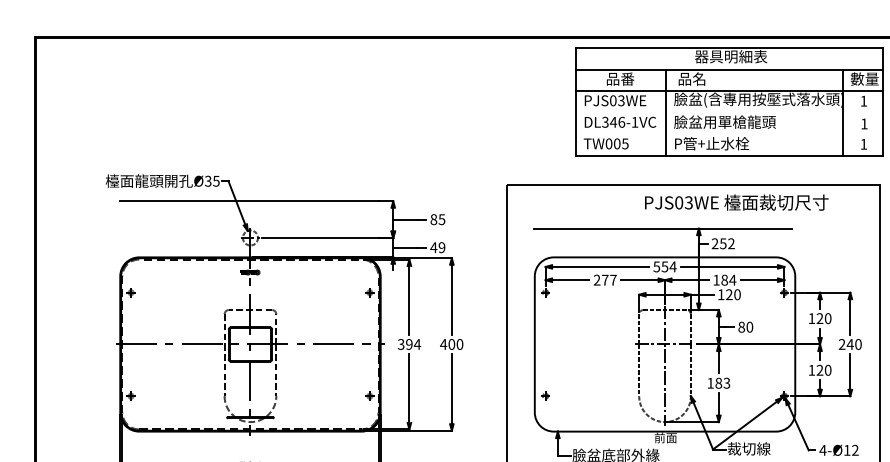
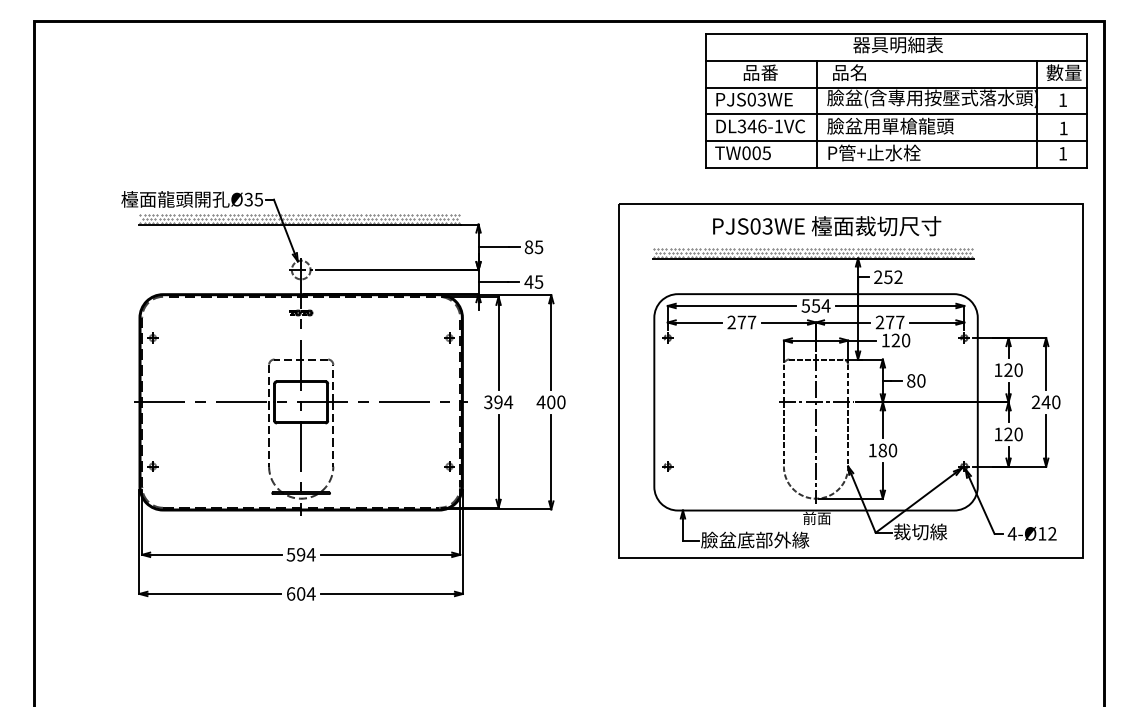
line: (729, 112) -> (895, 114), added
line: (729, 134) -> (895, 141), added
hatch: (249, 196) -> (299, 218), added
text: (737, 202) -> (827, 226), moved
hatch: (662, 223) -> (812, 252), added
text: (441, 247) -> (538, 281), 49 -> 45
text: (724, 280) -> (889, 322), 184 -> 277
text: (726, 383) -> (892, 450), 183 -> 180

